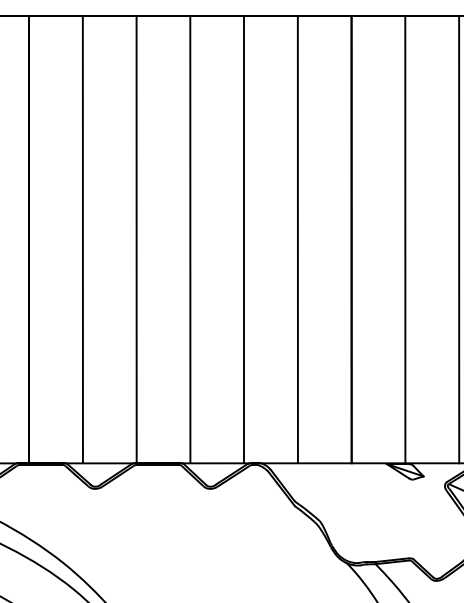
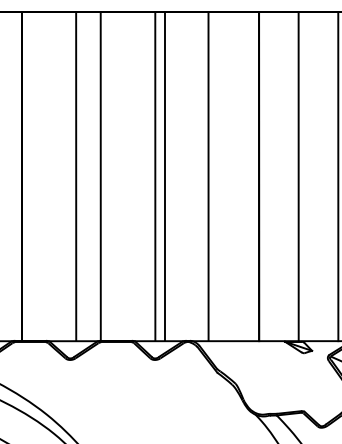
line: (83, 239) -> (76, 176), moved
line: (190, 239) -> (155, 176), moved
line: (243, 239) -> (164, 176), moved
line: (297, 239) -> (208, 176), moved

